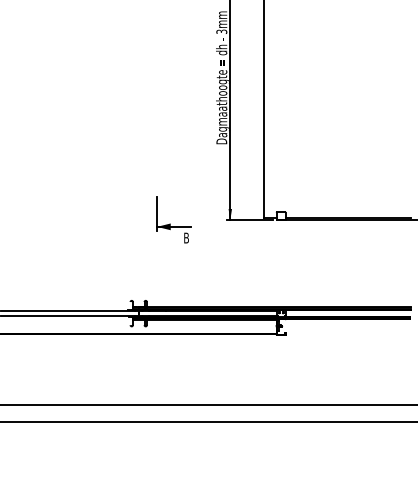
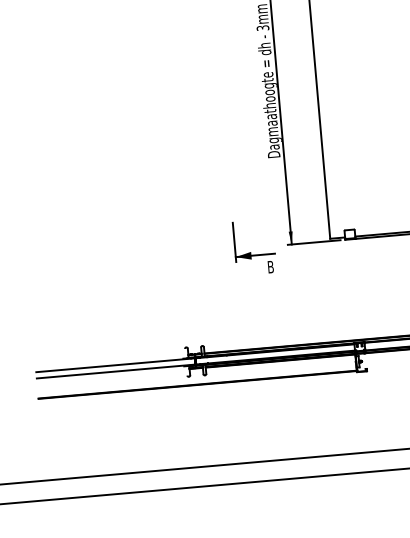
part: (173, 219) -> (253, 246), moved

